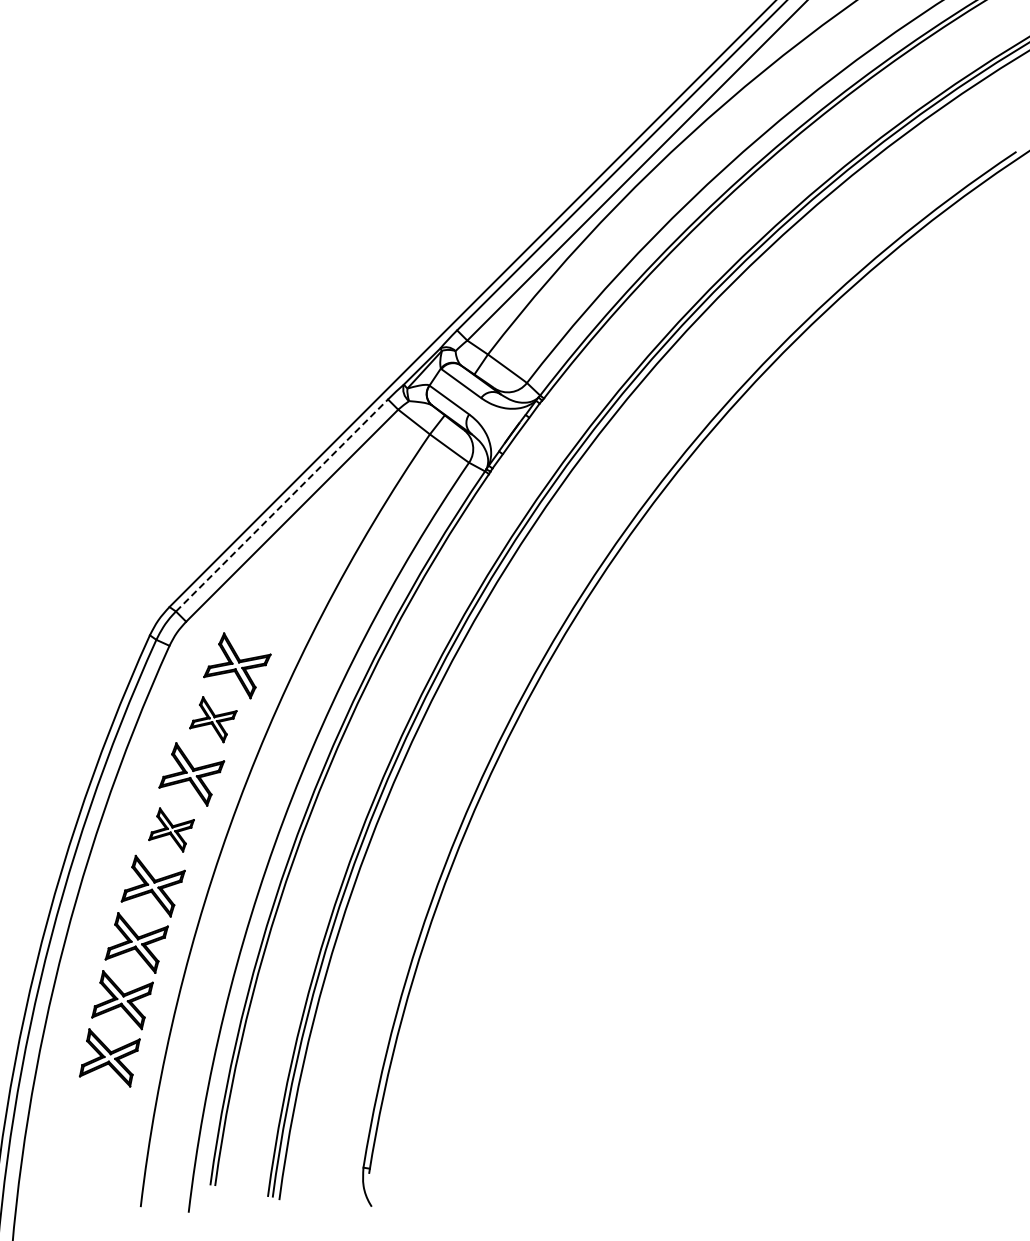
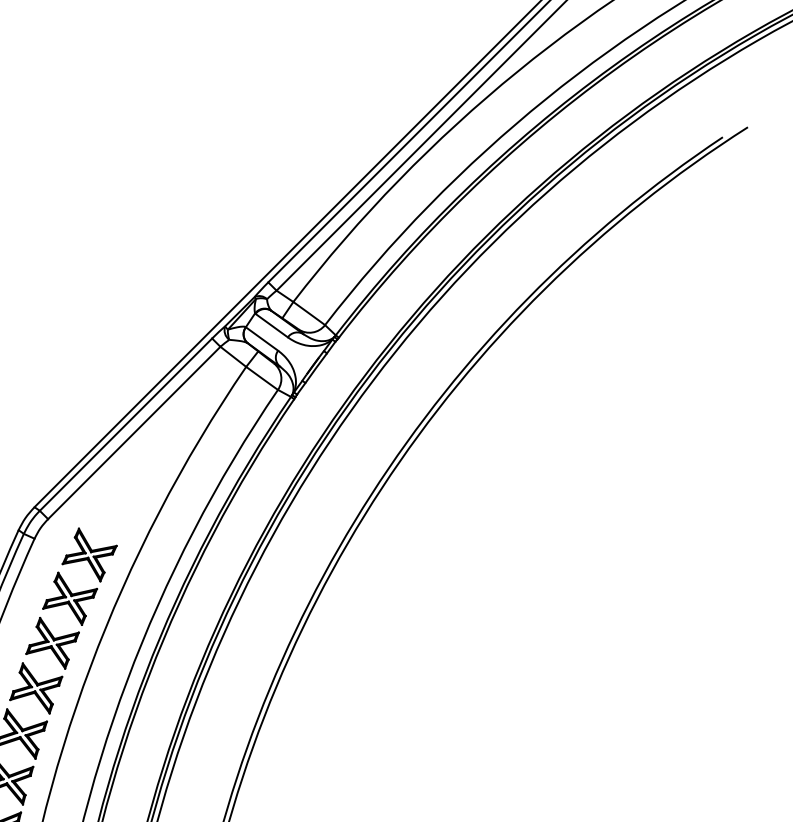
line: (282, 505) -> (126, 424), dashed -> solid
part: (213, 719) -> (70, 598), size x1.43
part: (171, 829) -> (36, 688), size x1.43

